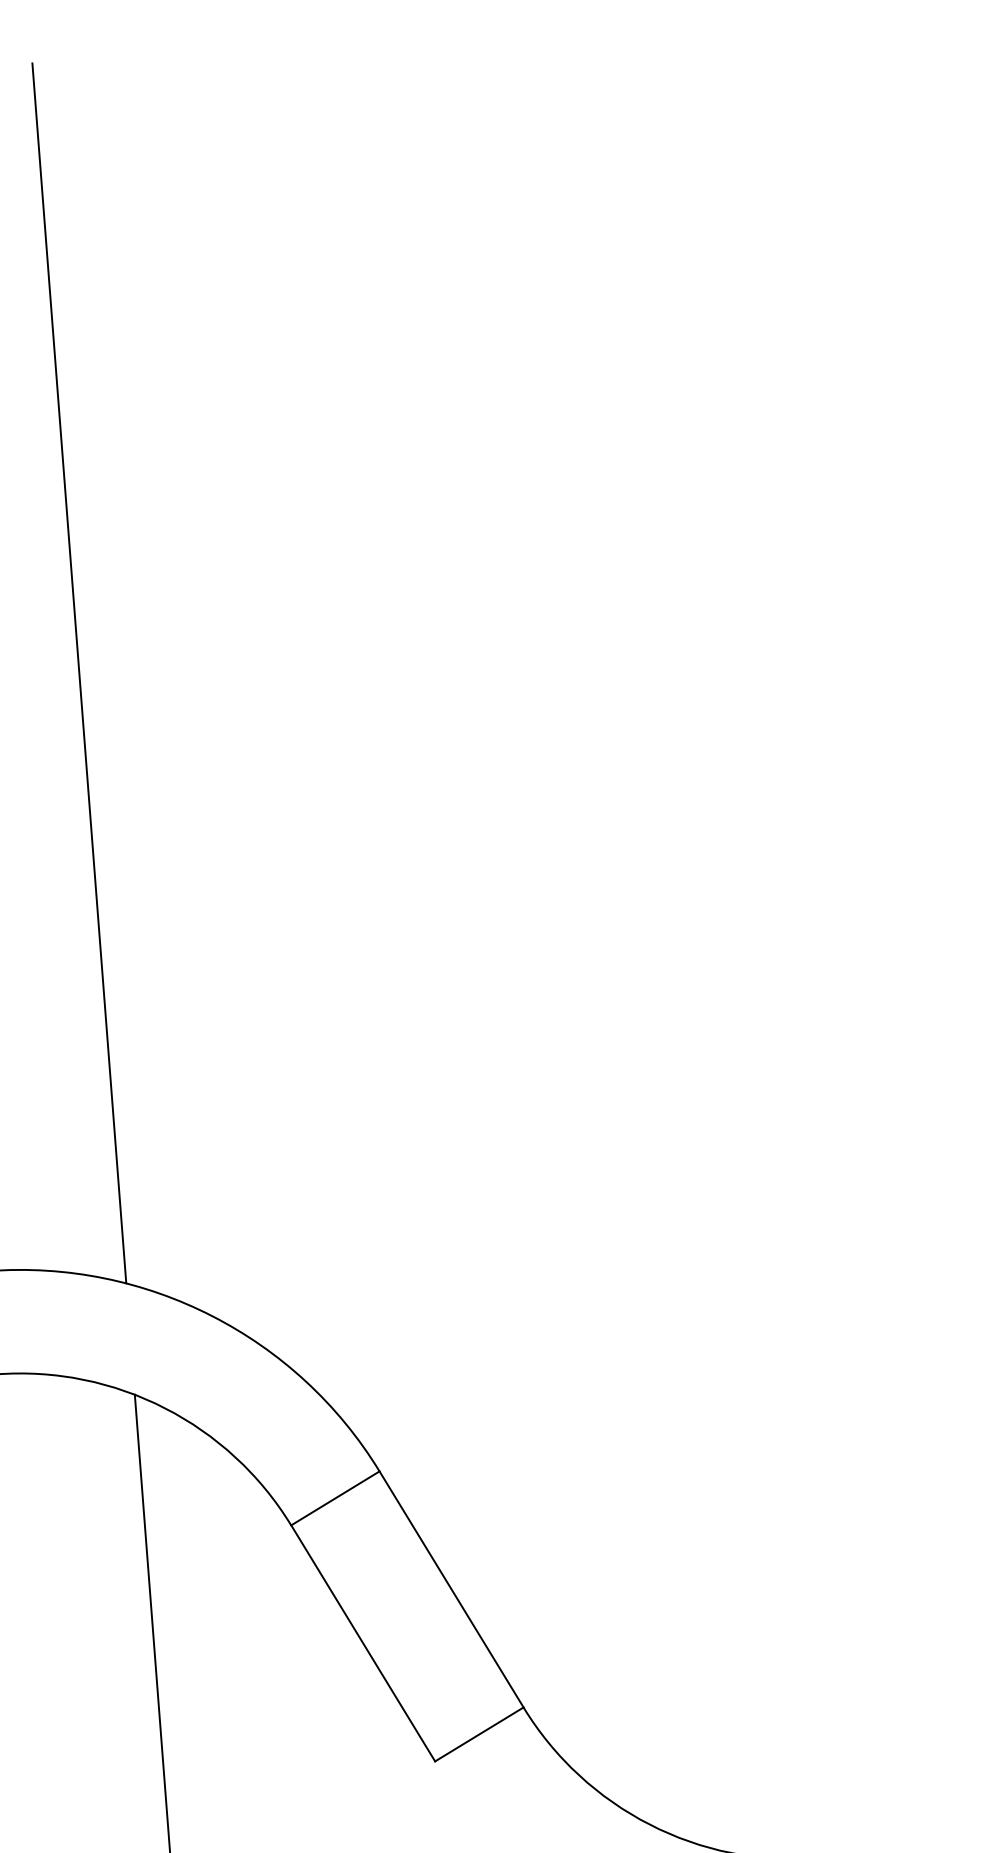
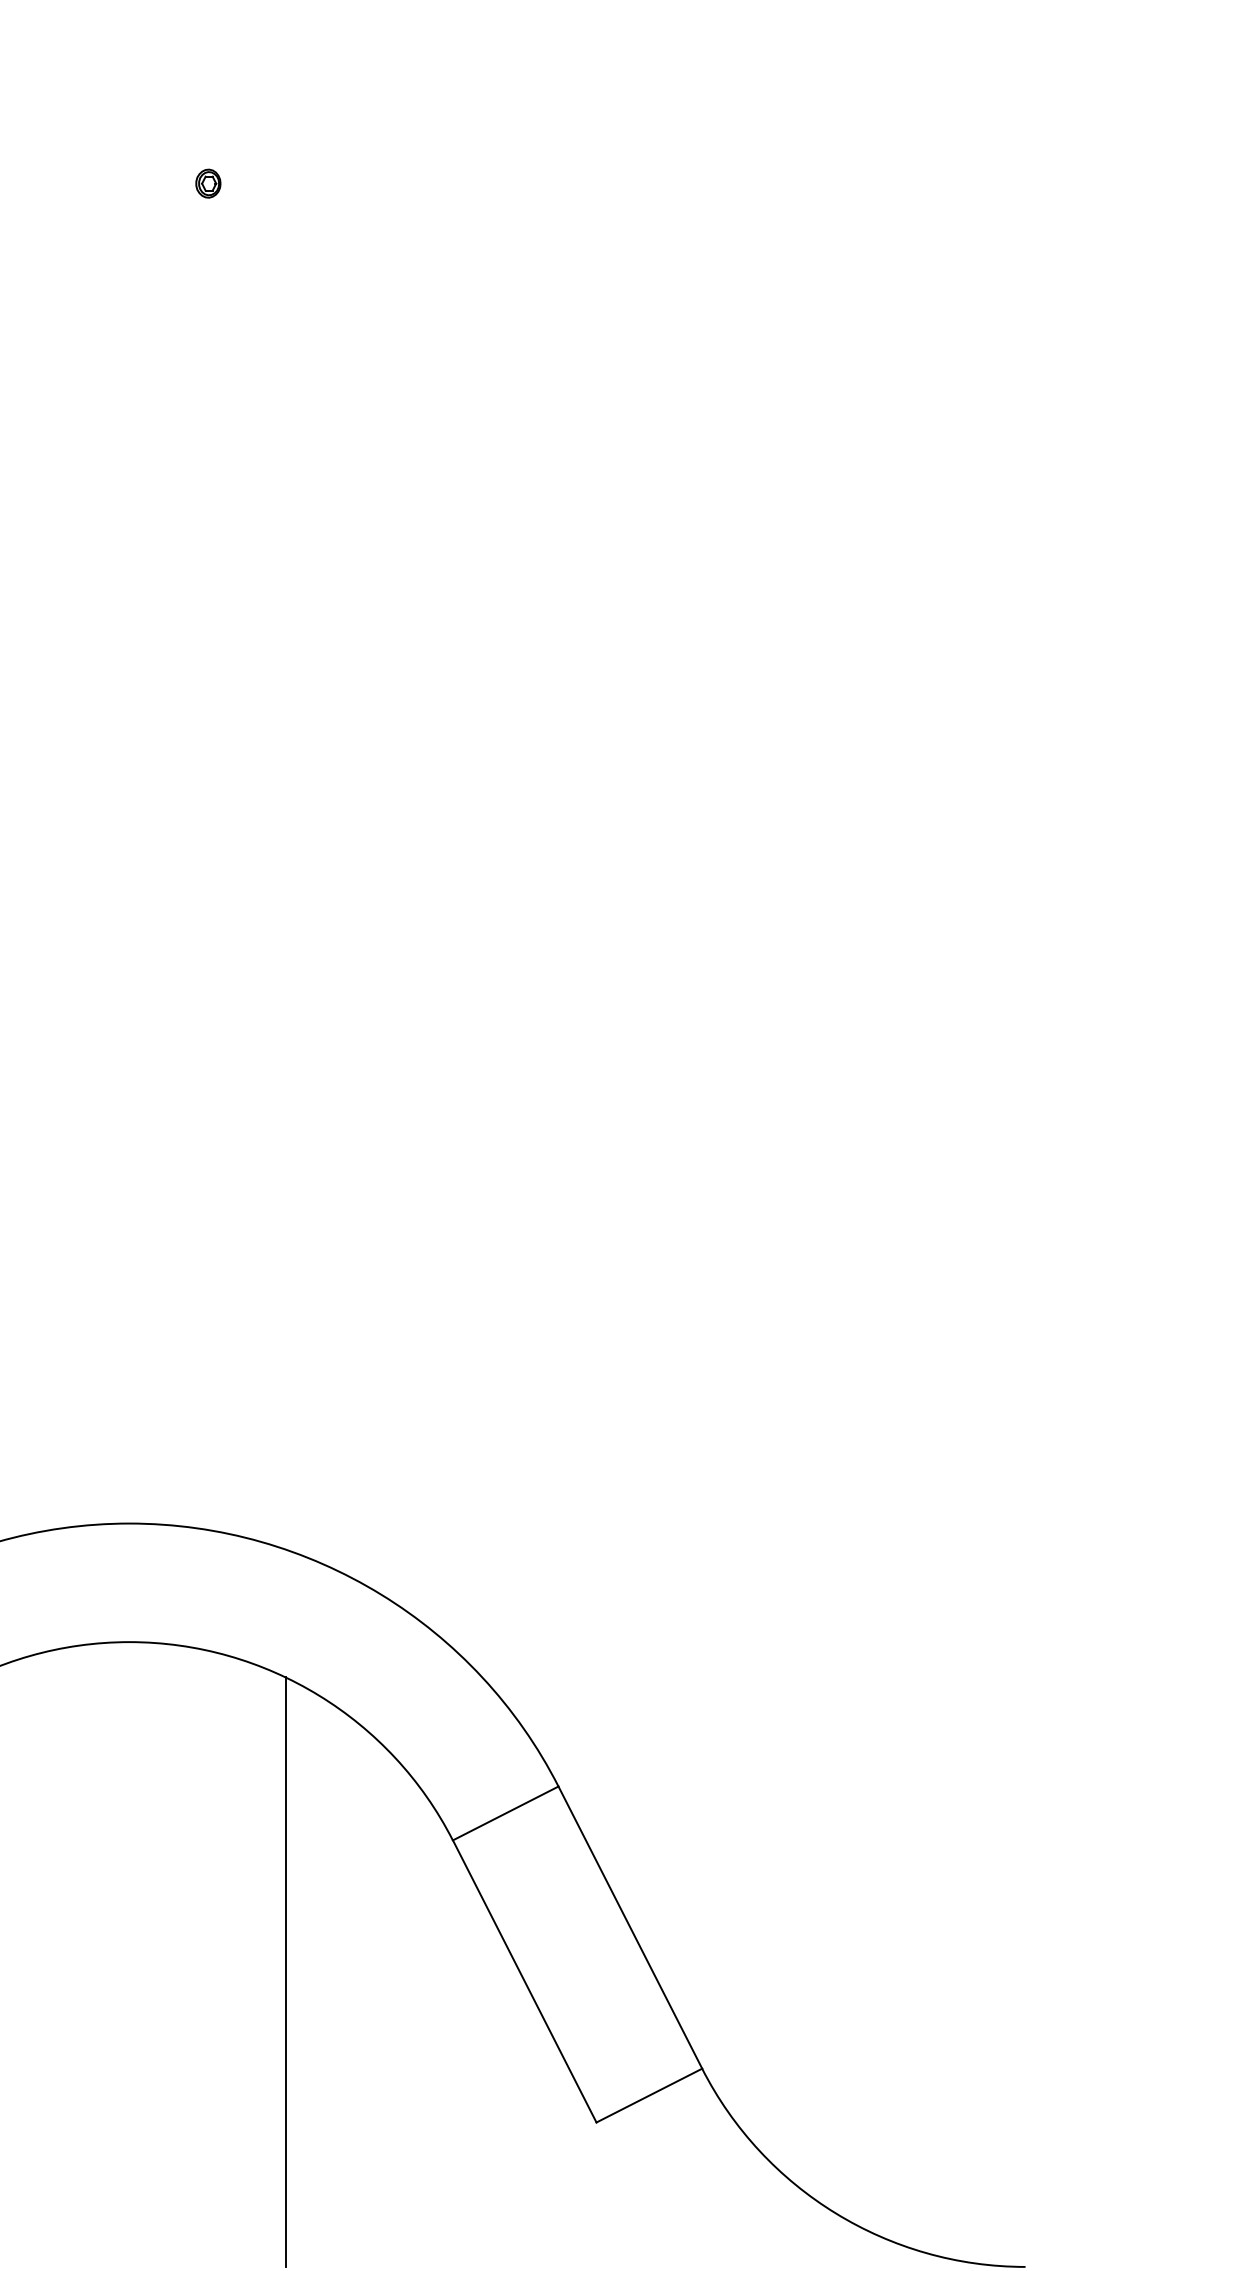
line: (78, 672) -> (285, 848), removed

